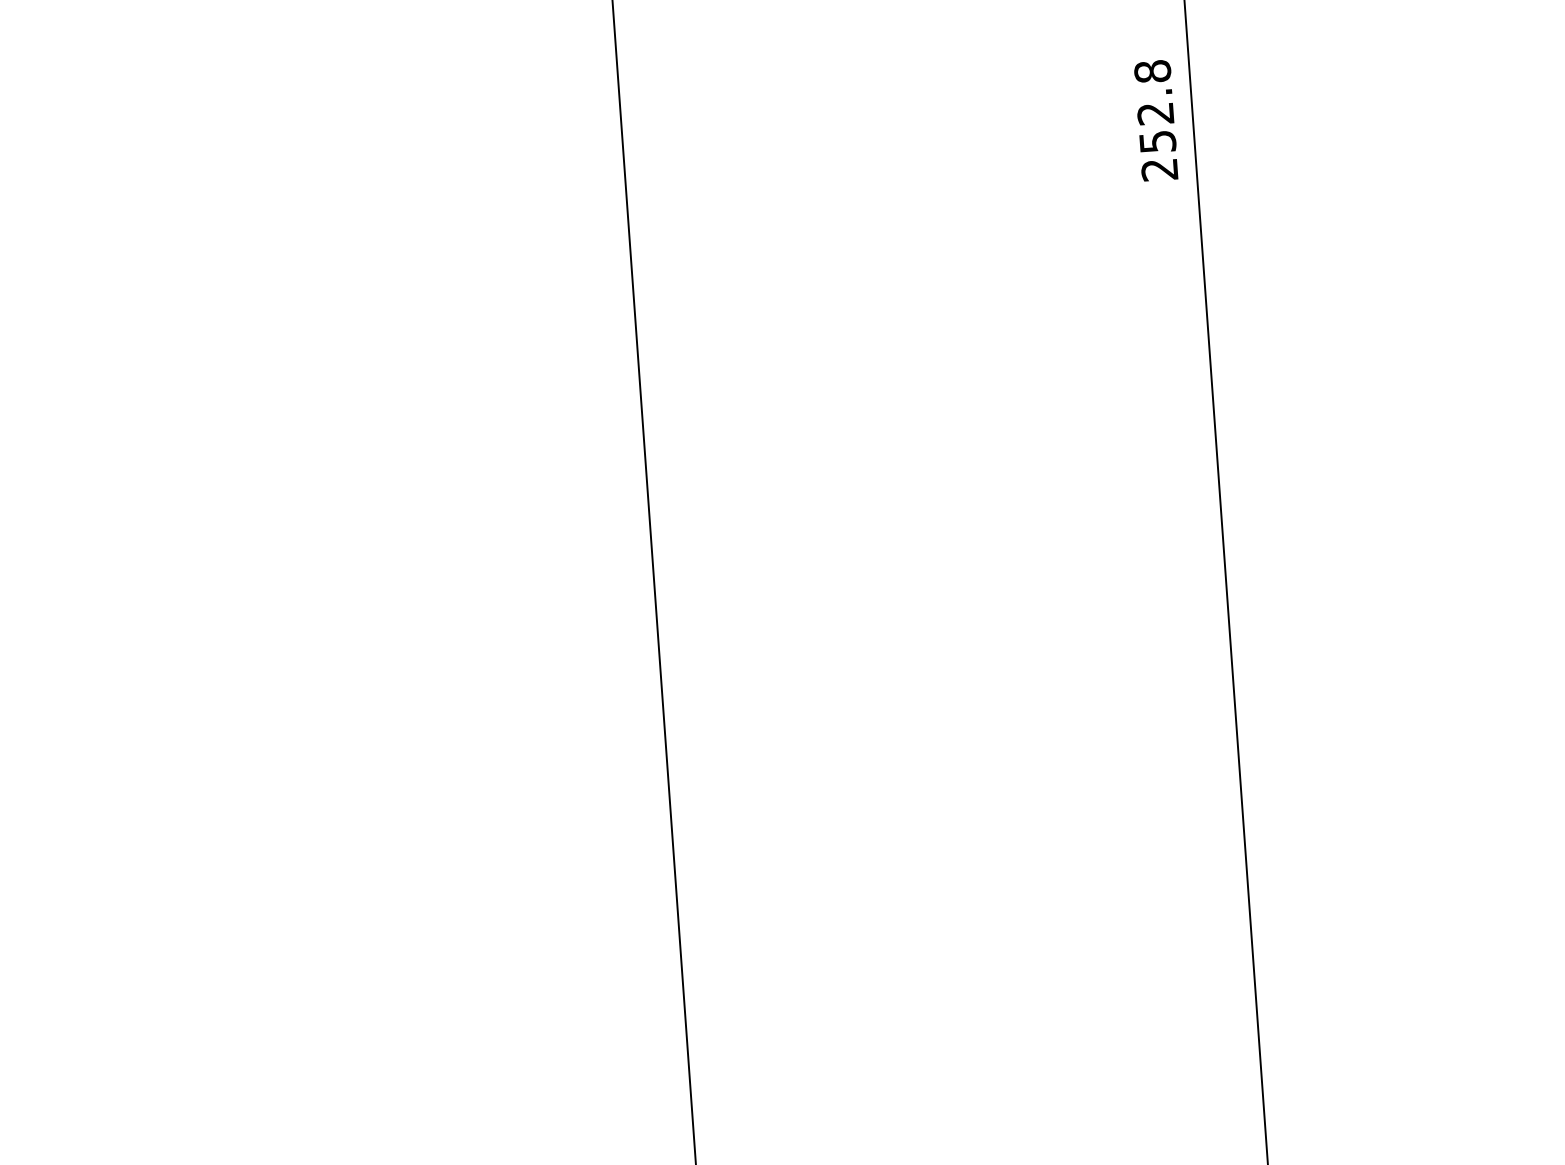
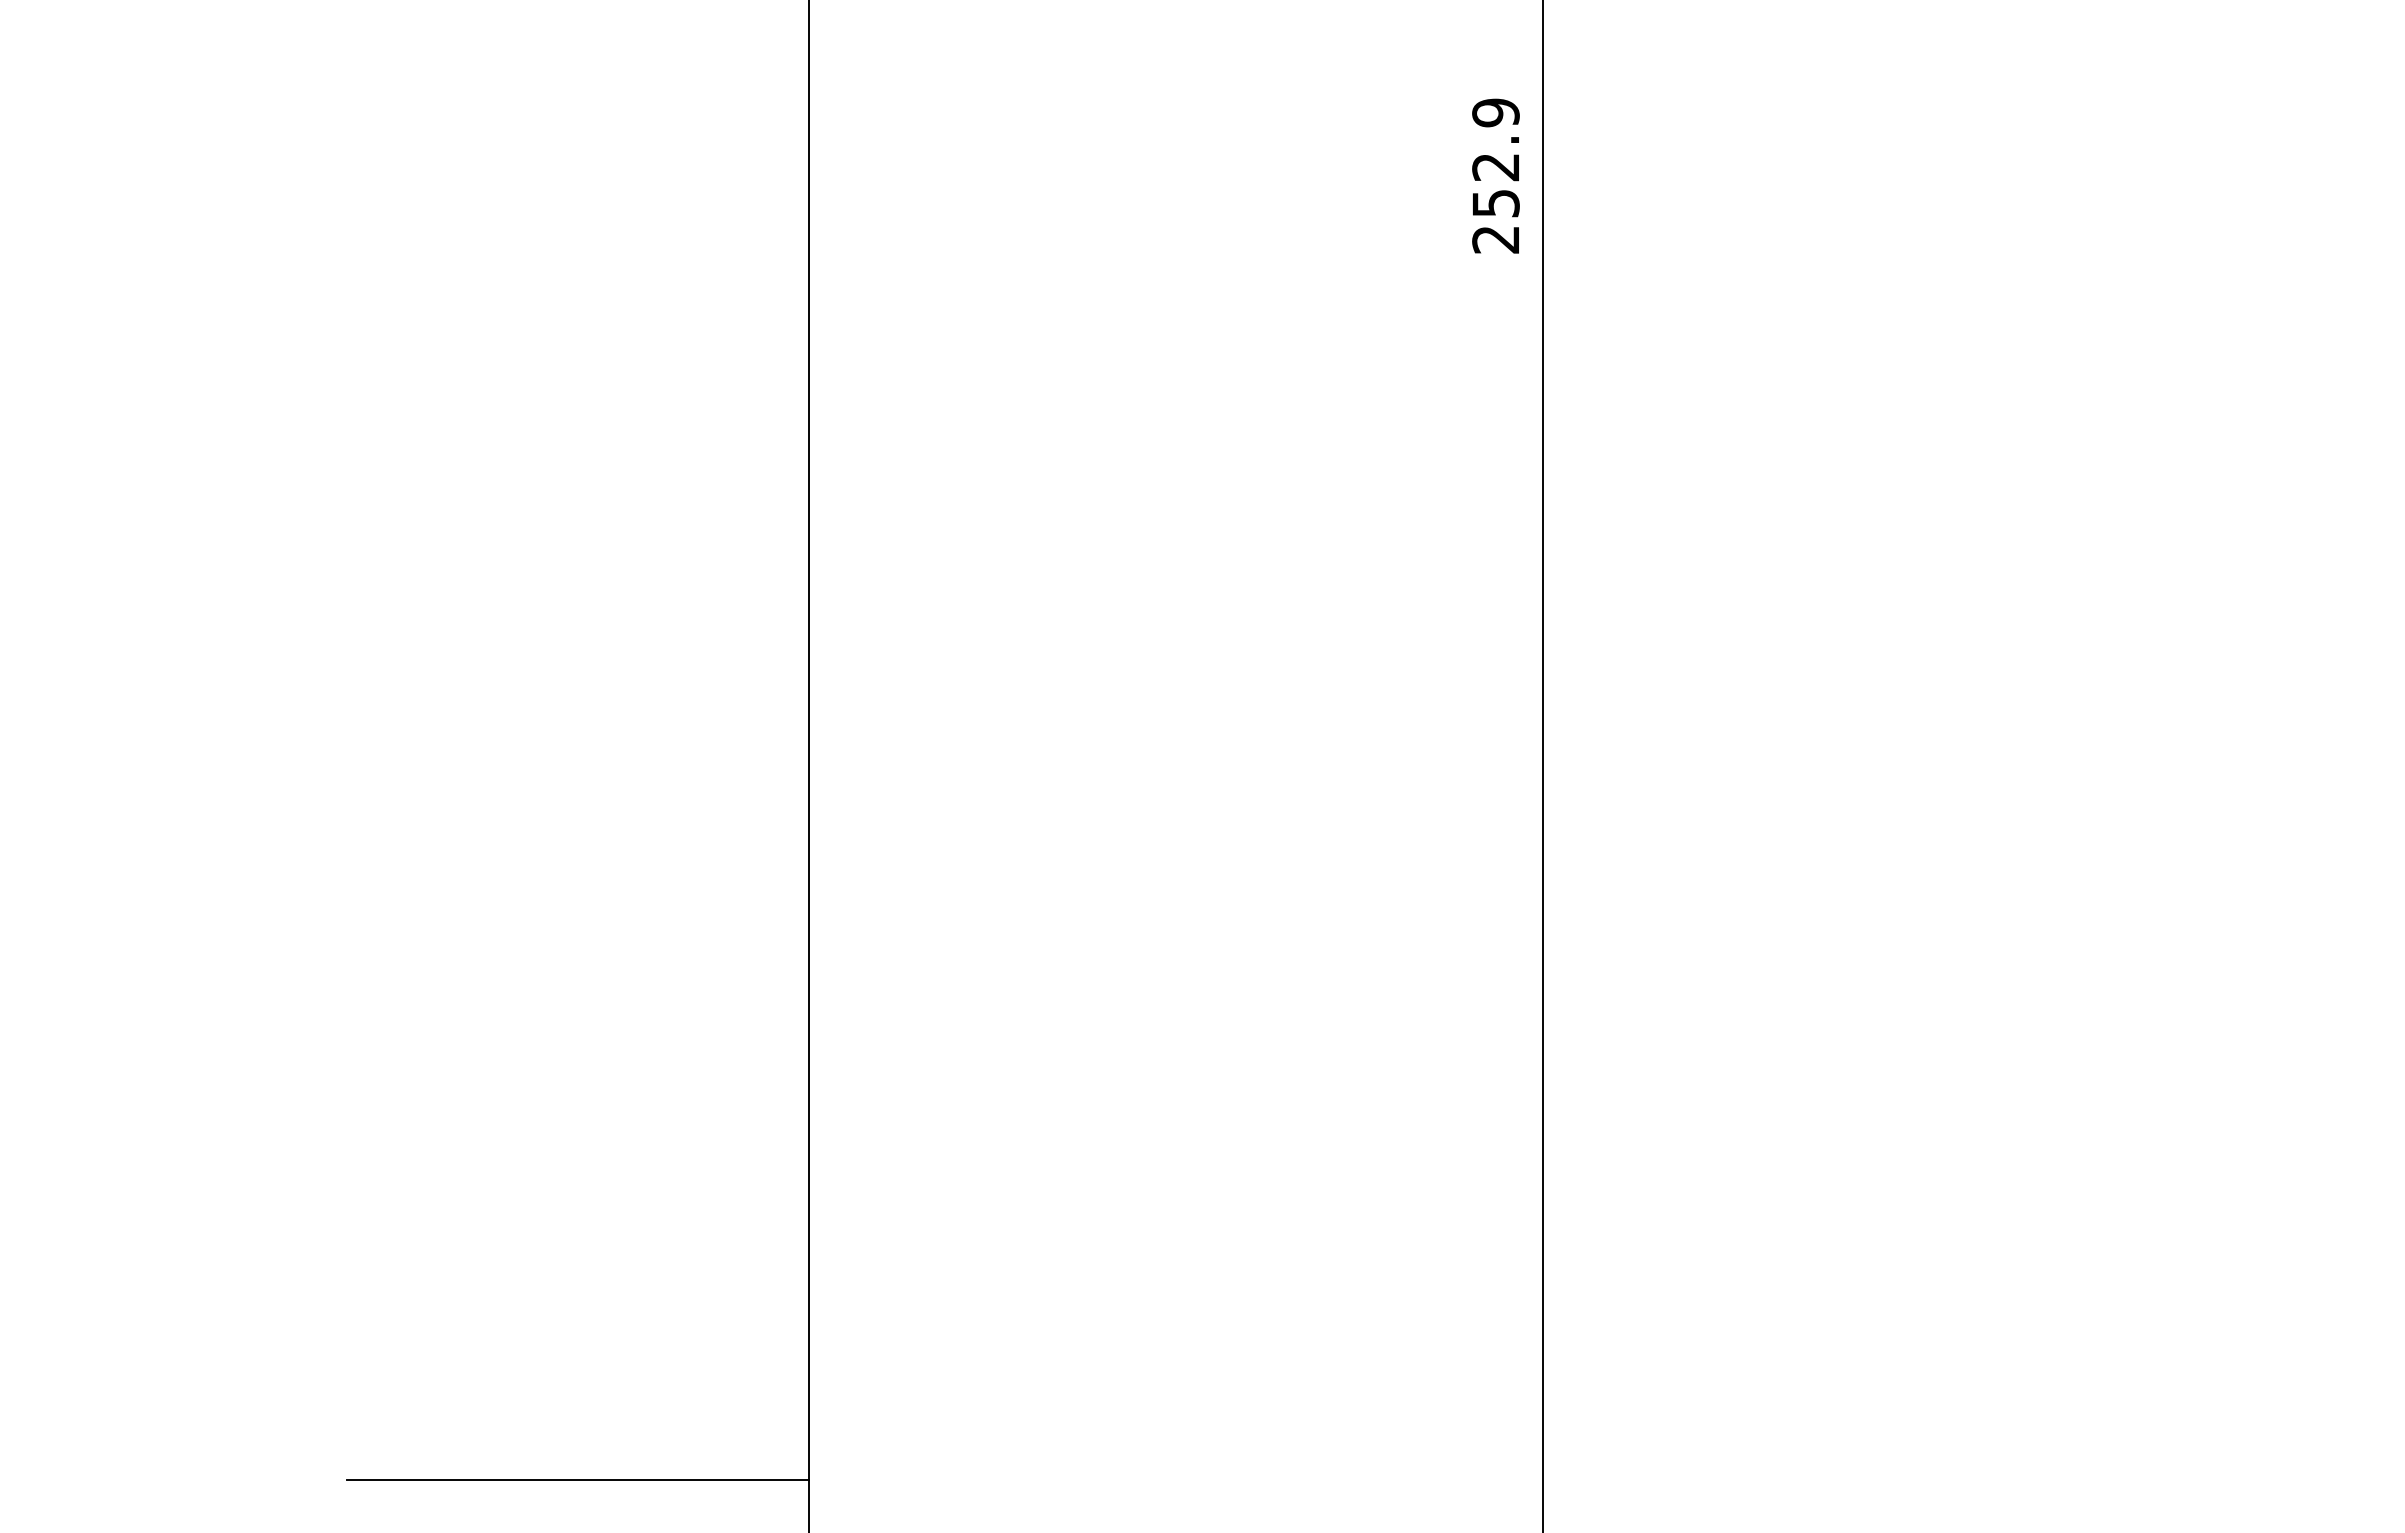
text: (1152, 71) -> (1495, 112), 252.8 -> 252.9

